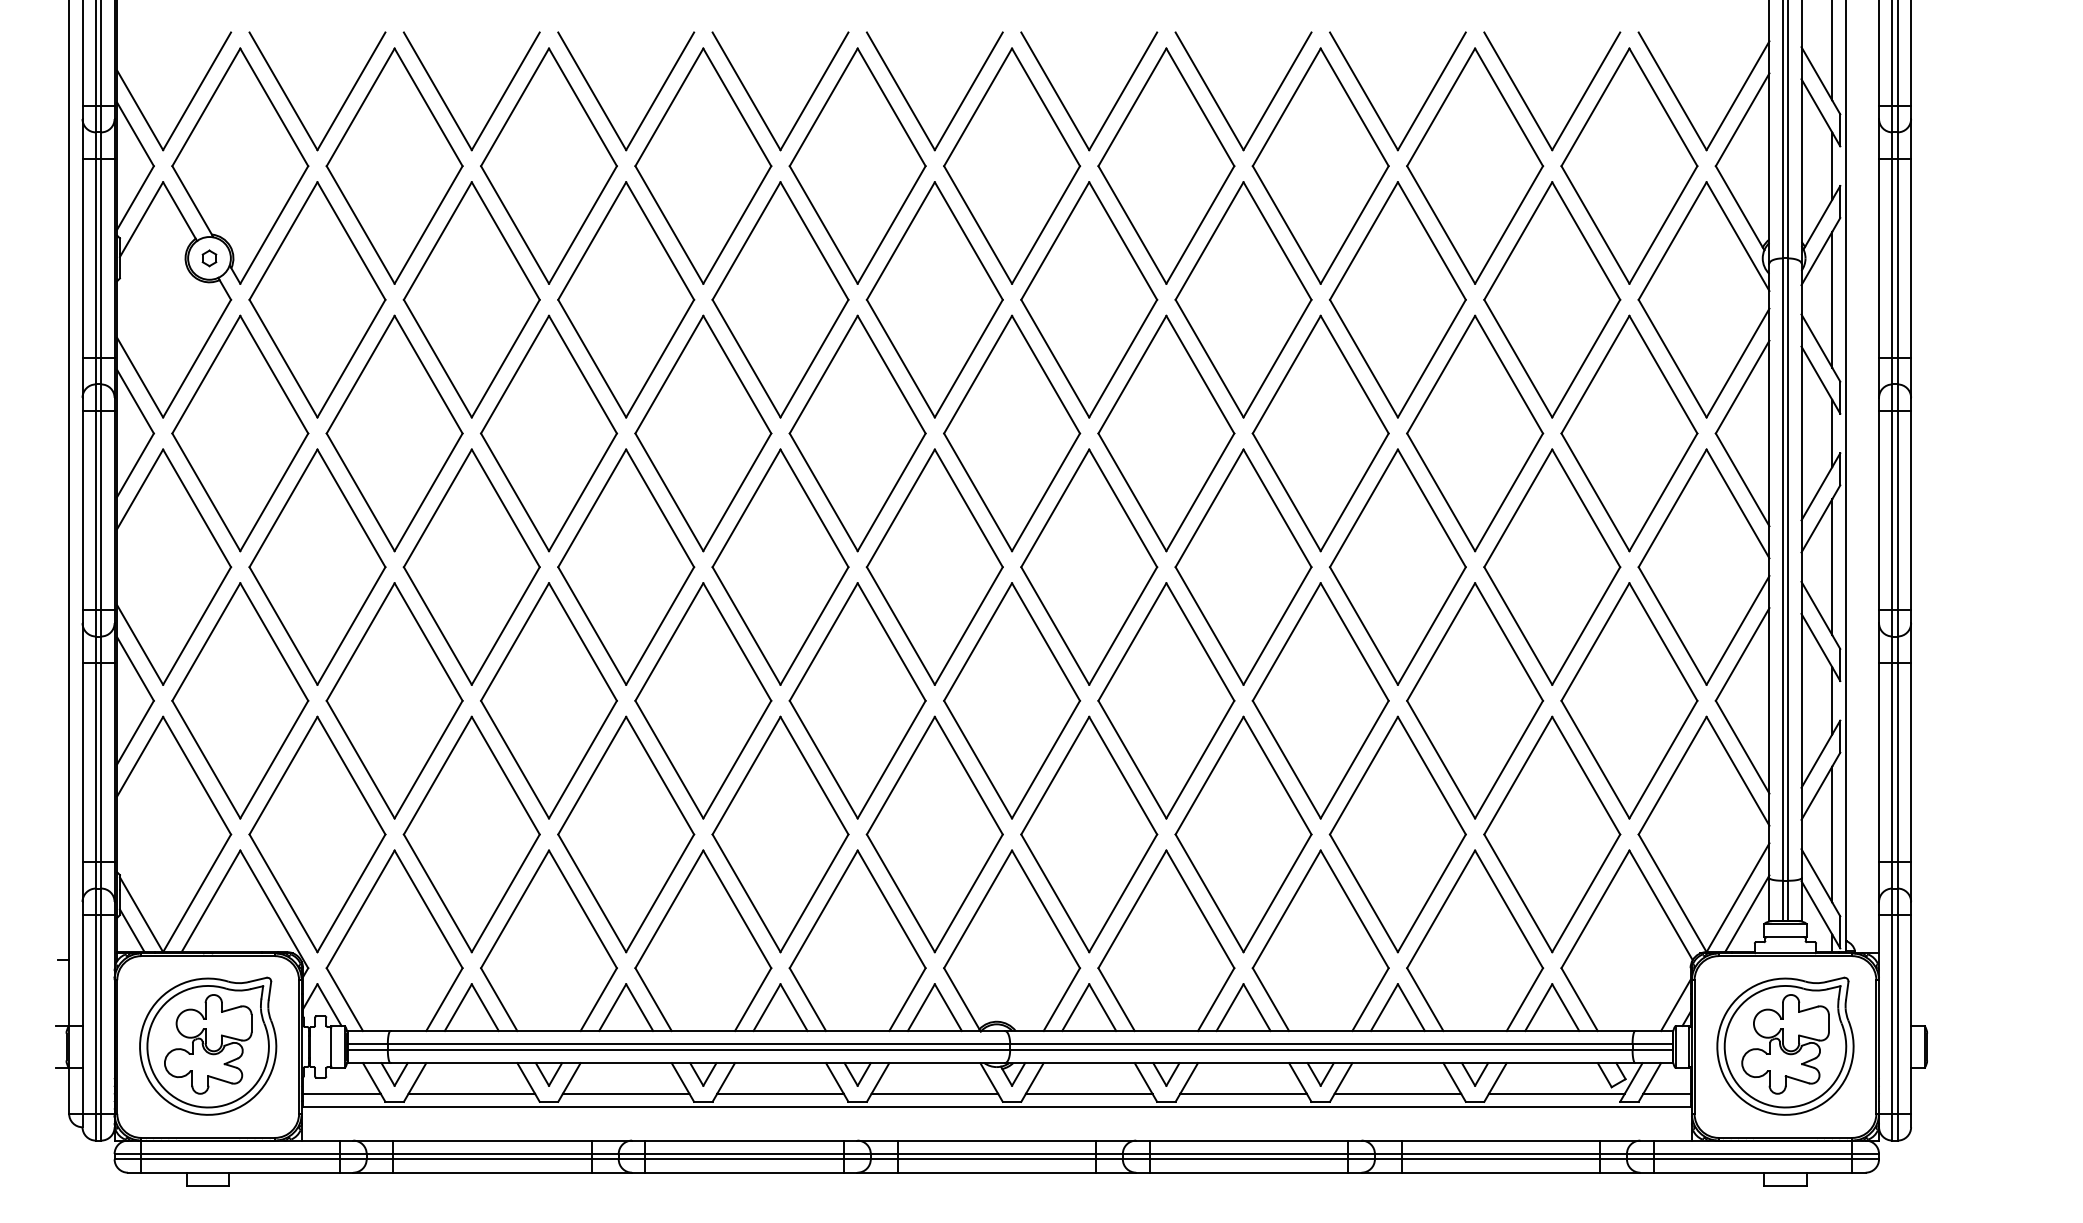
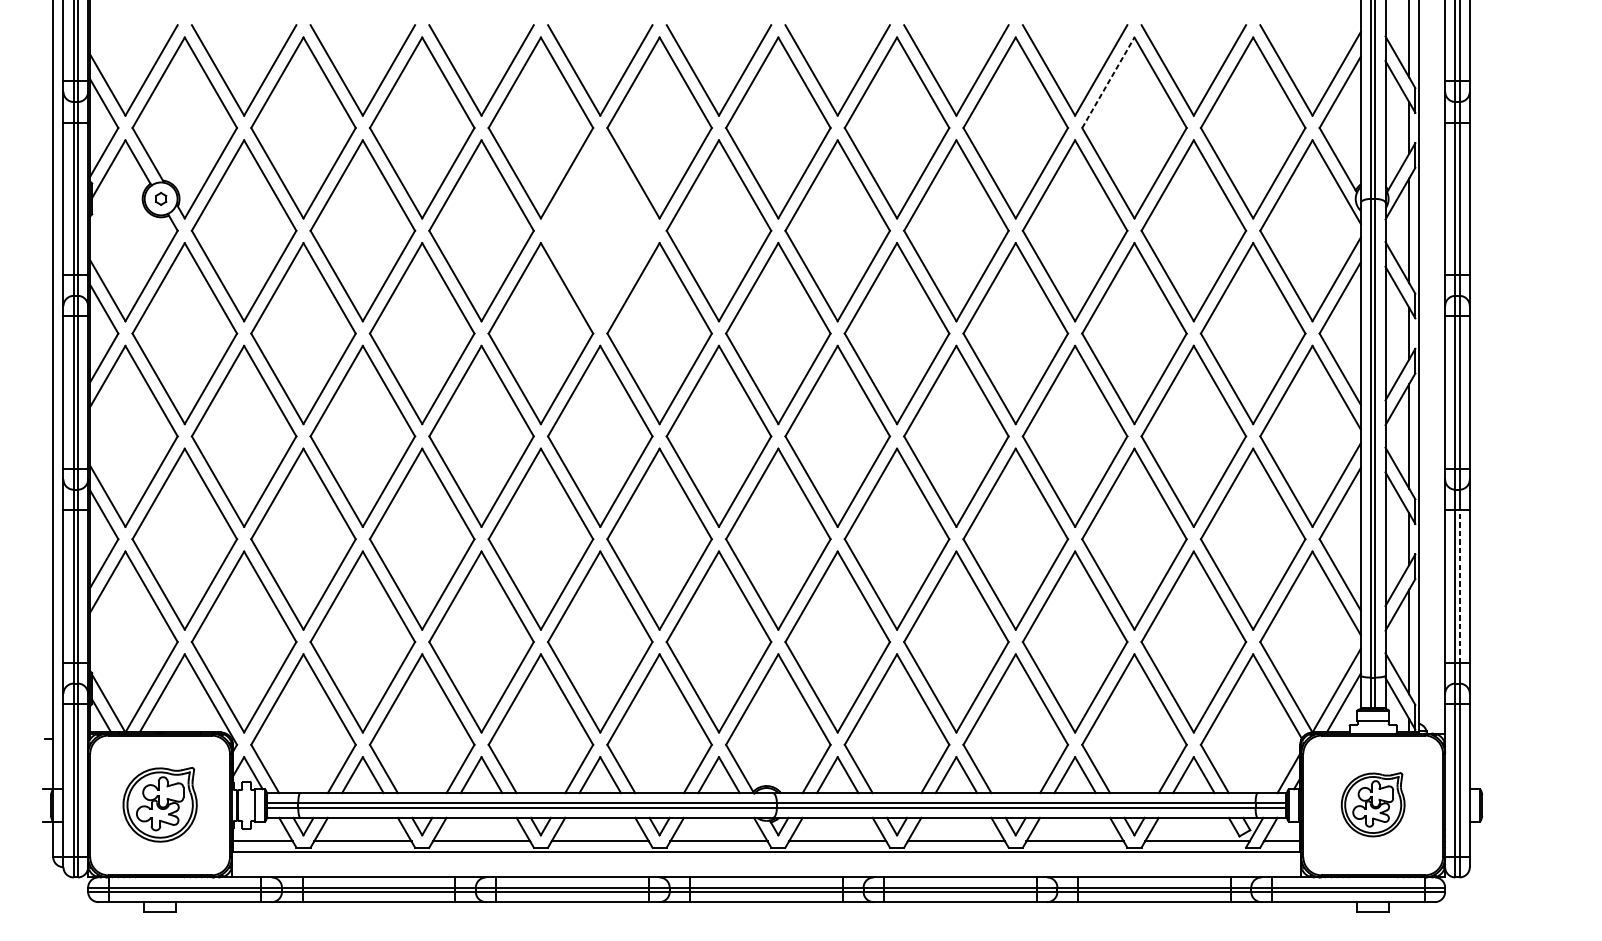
line: (1441, 107) -> (1108, 82), solid -> dashed
part: (780, 299) -> (600, 230), removed
line: (1897, 762) -> (1459, 586), solid -> dashed
part: (208, 1045) -> (160, 804), size x0.7
part: (1785, 1045) -> (1373, 804), size x0.6

